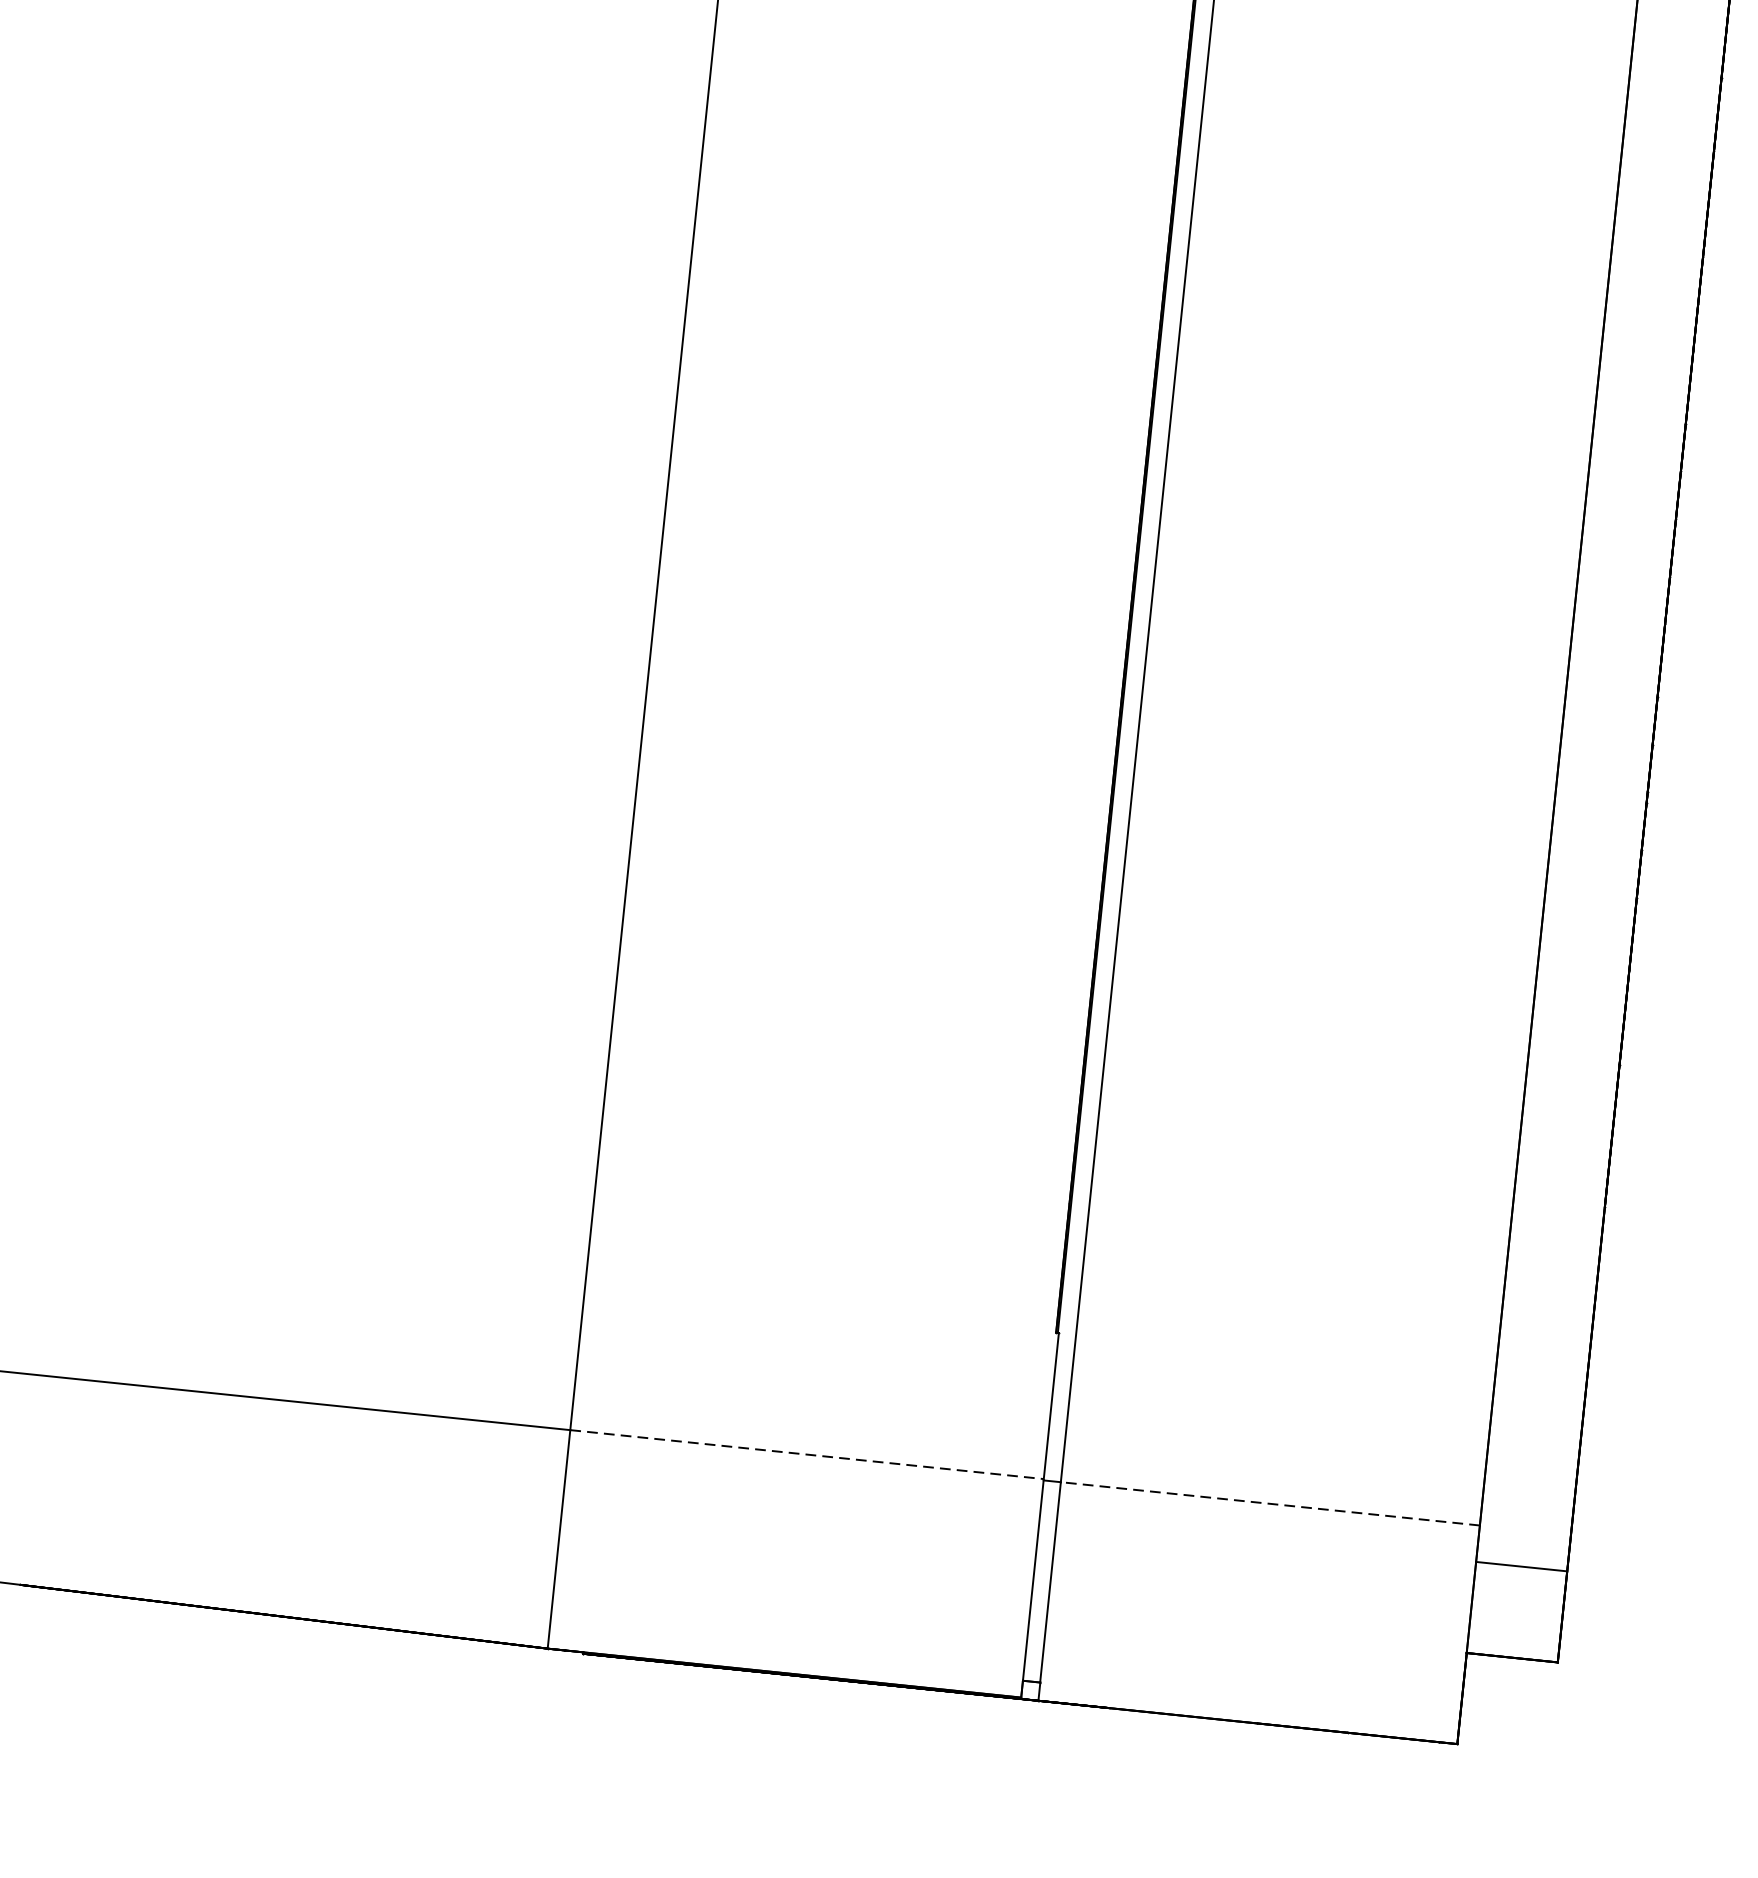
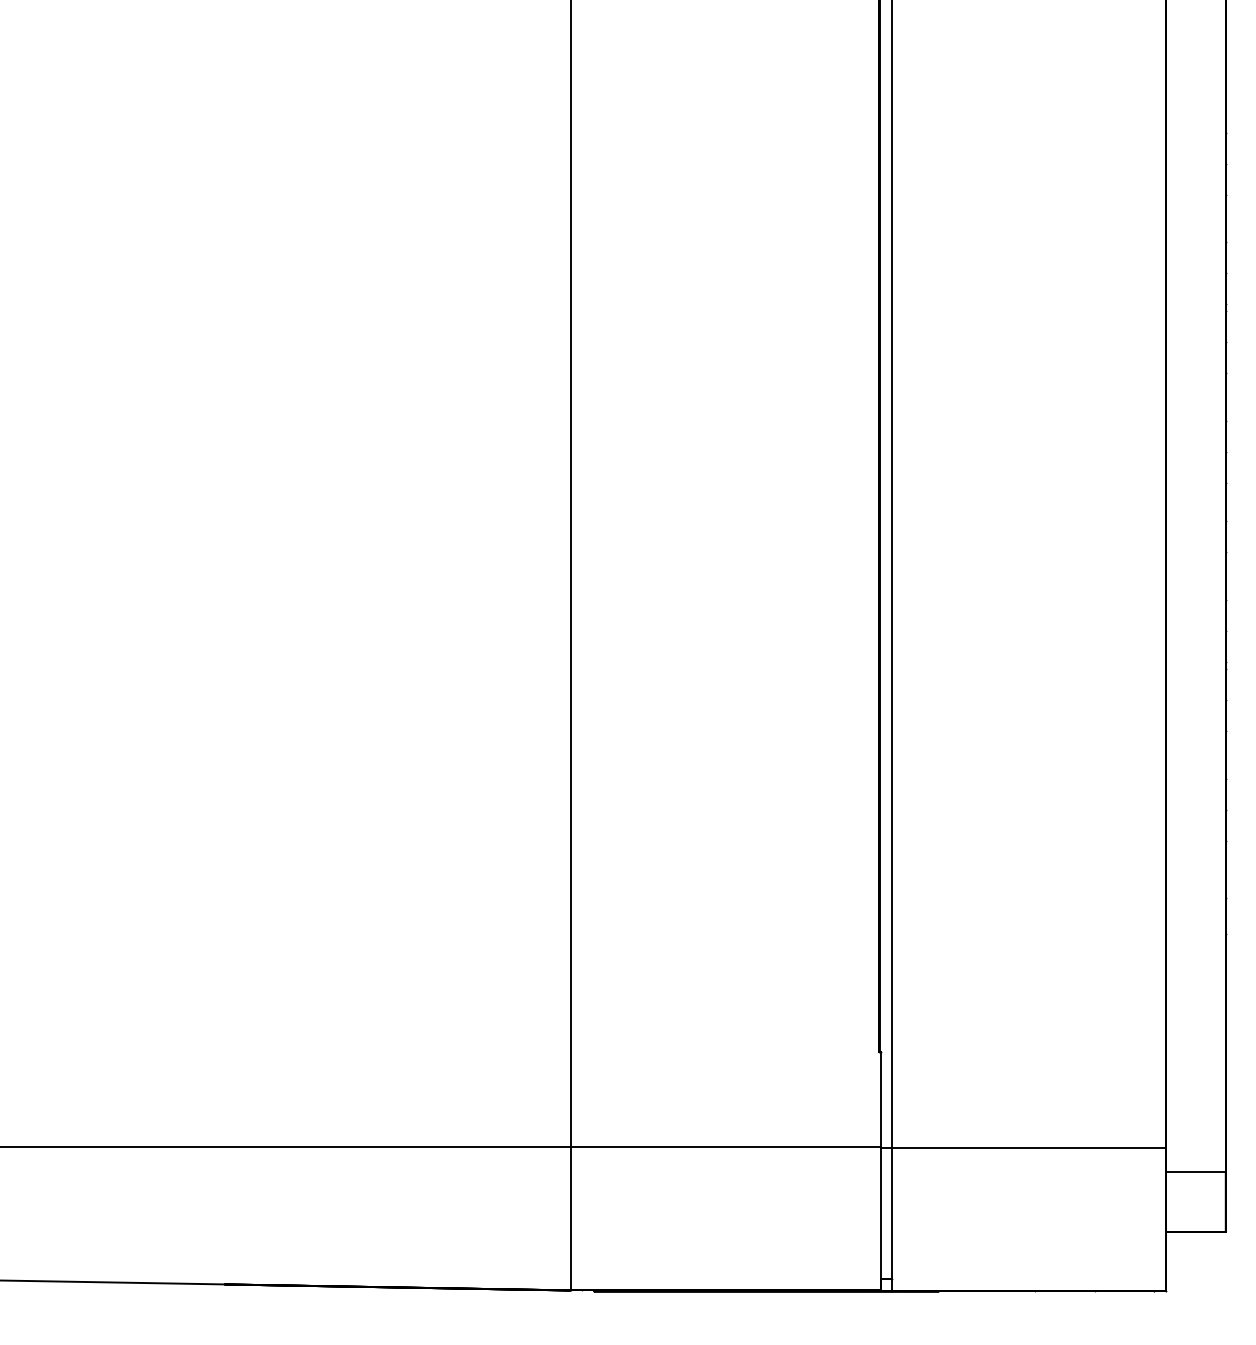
line: (806, 1454) -> (725, 1147), dashed -> solid
line: (1269, 1504) -> (1028, 1148), dashed -> solid

